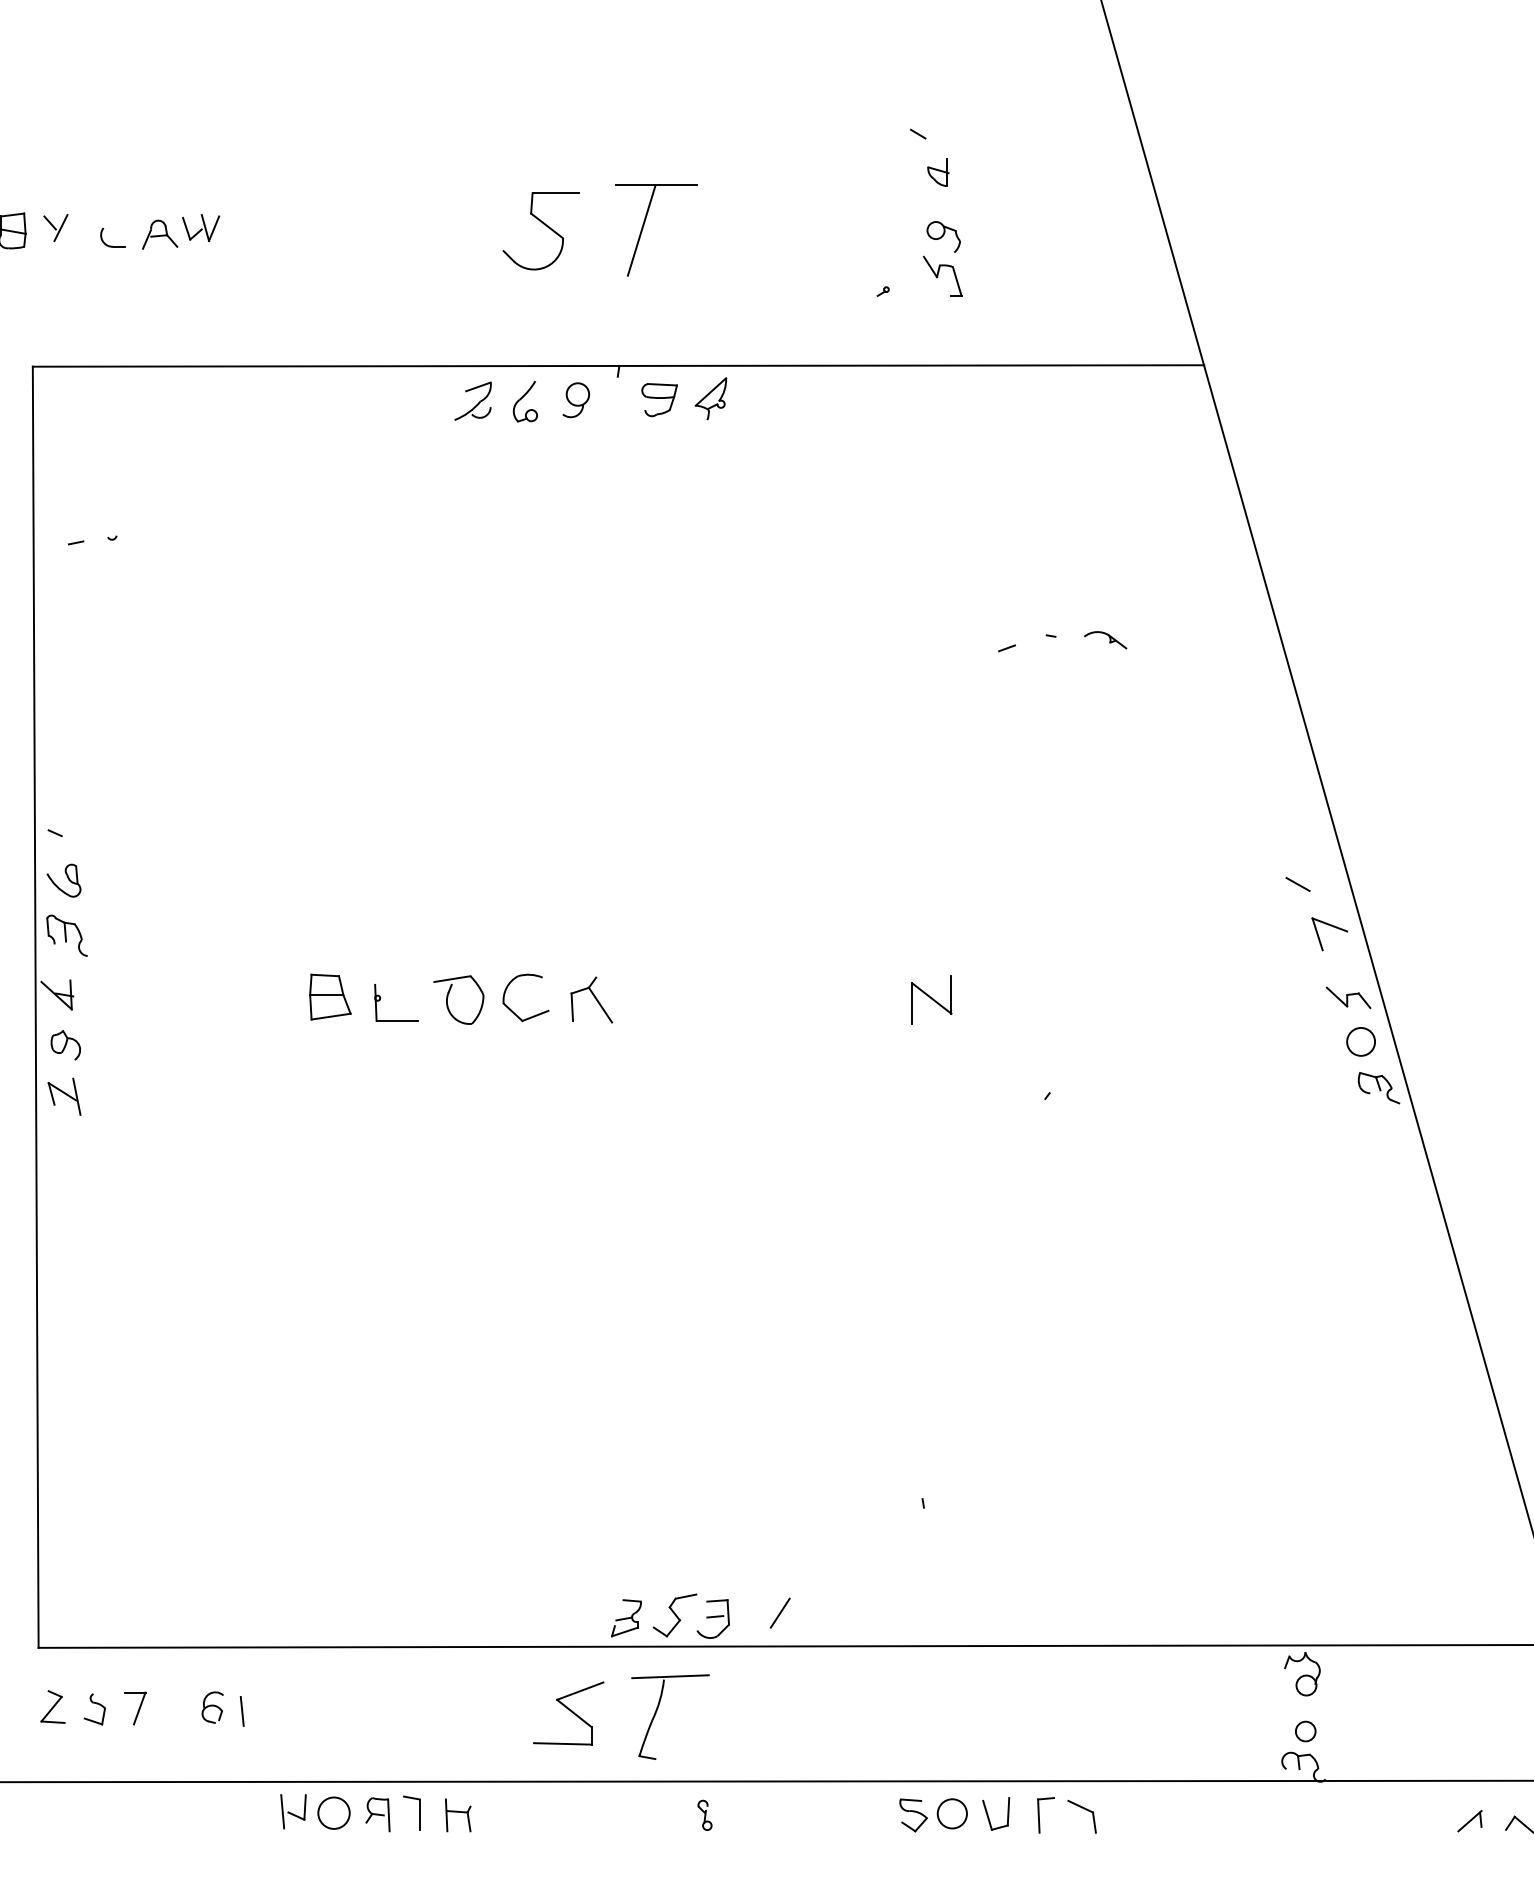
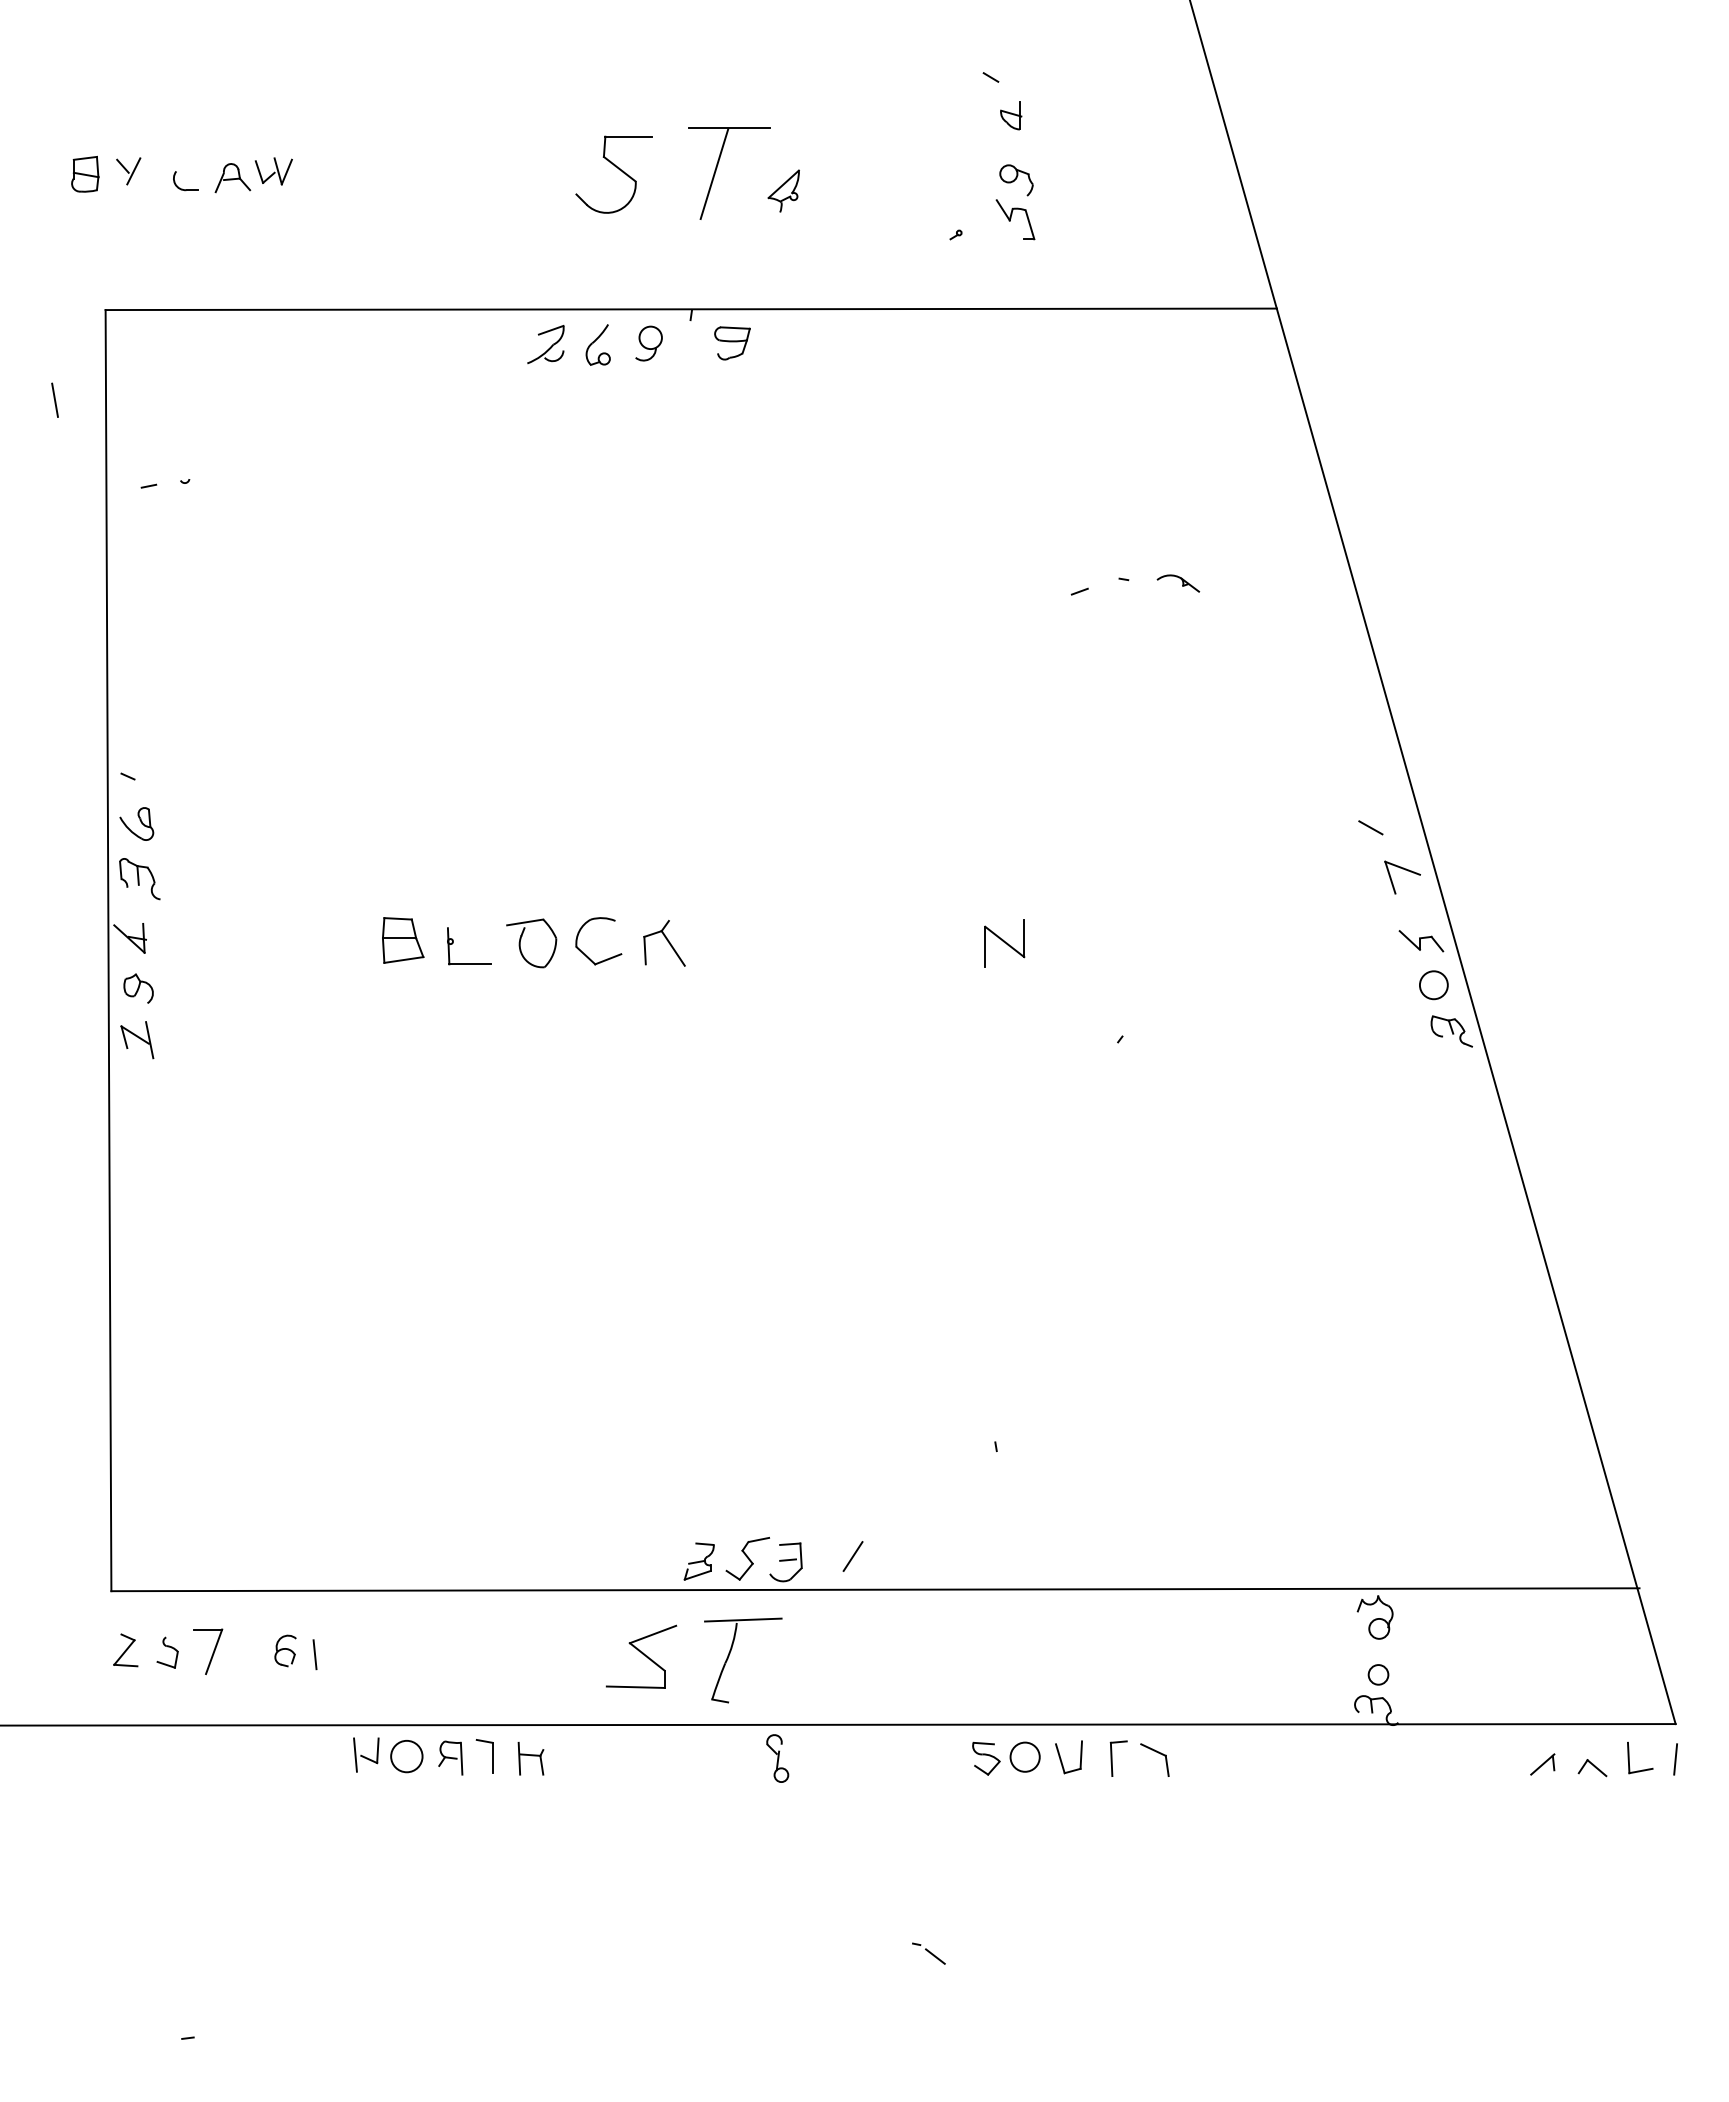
part: (710, 398) -> (783, 190), moved
part: (135, 1708) -> (208, 1651), size x1.4
part: (704, 1815) -> (777, 1758), size x1.6

